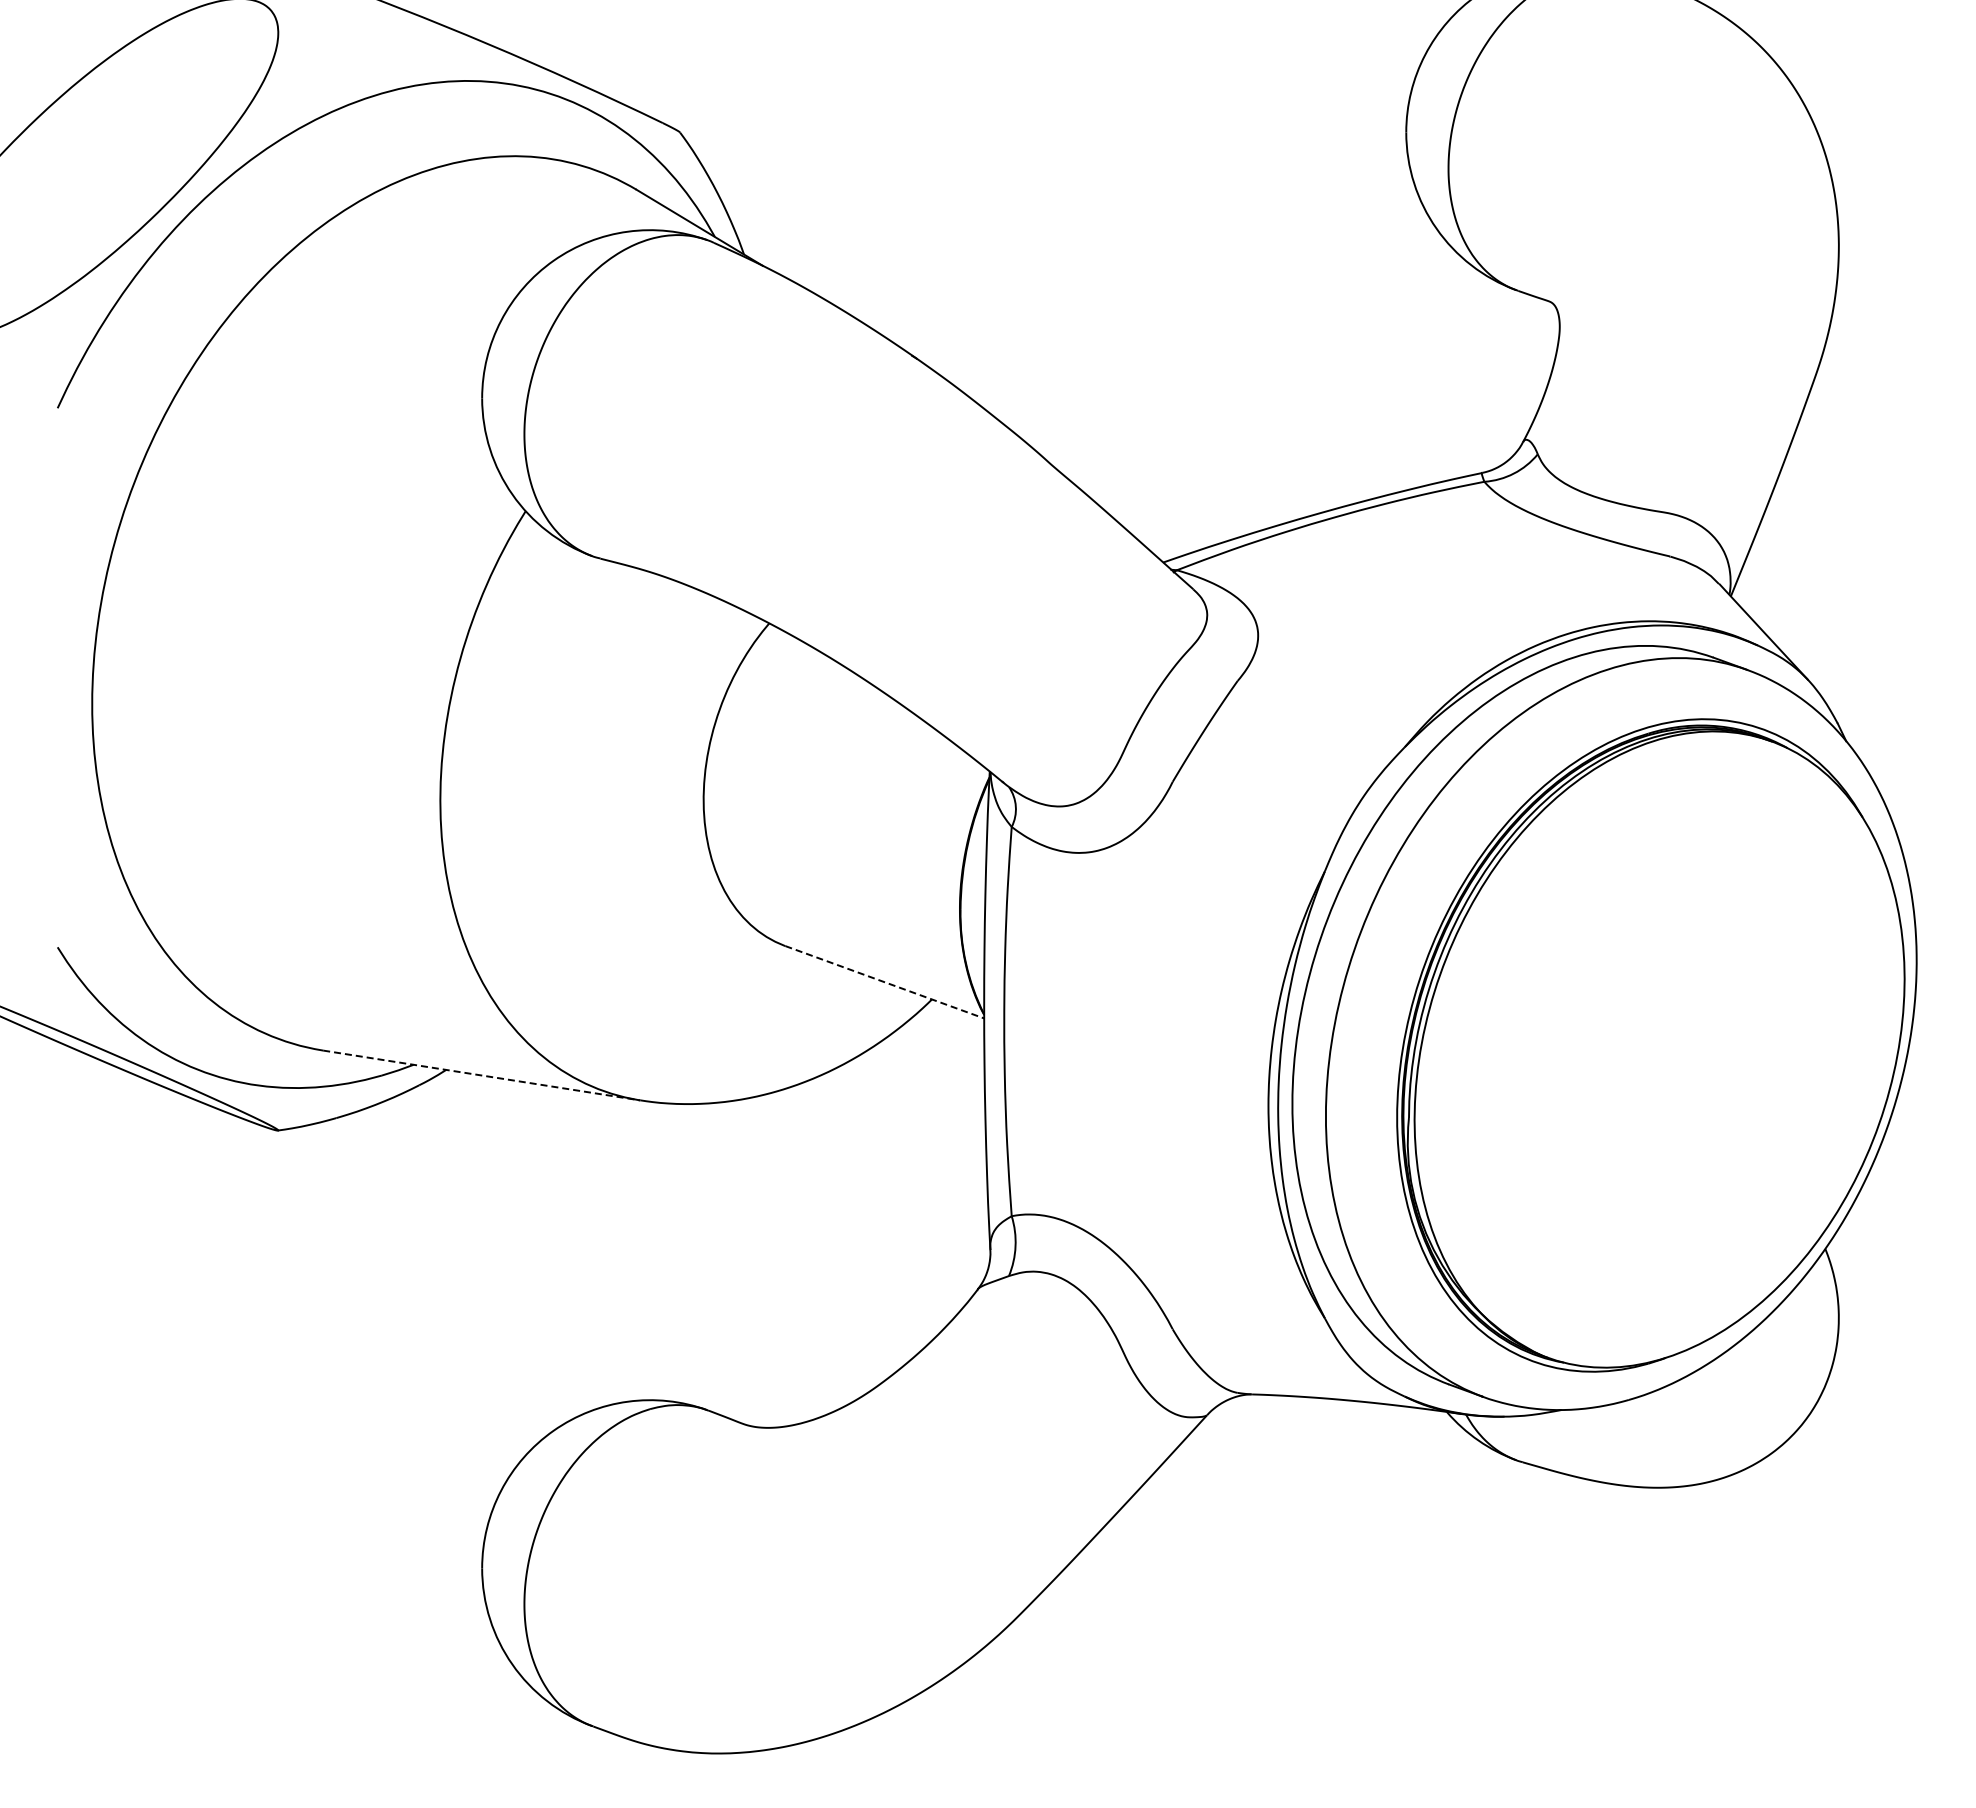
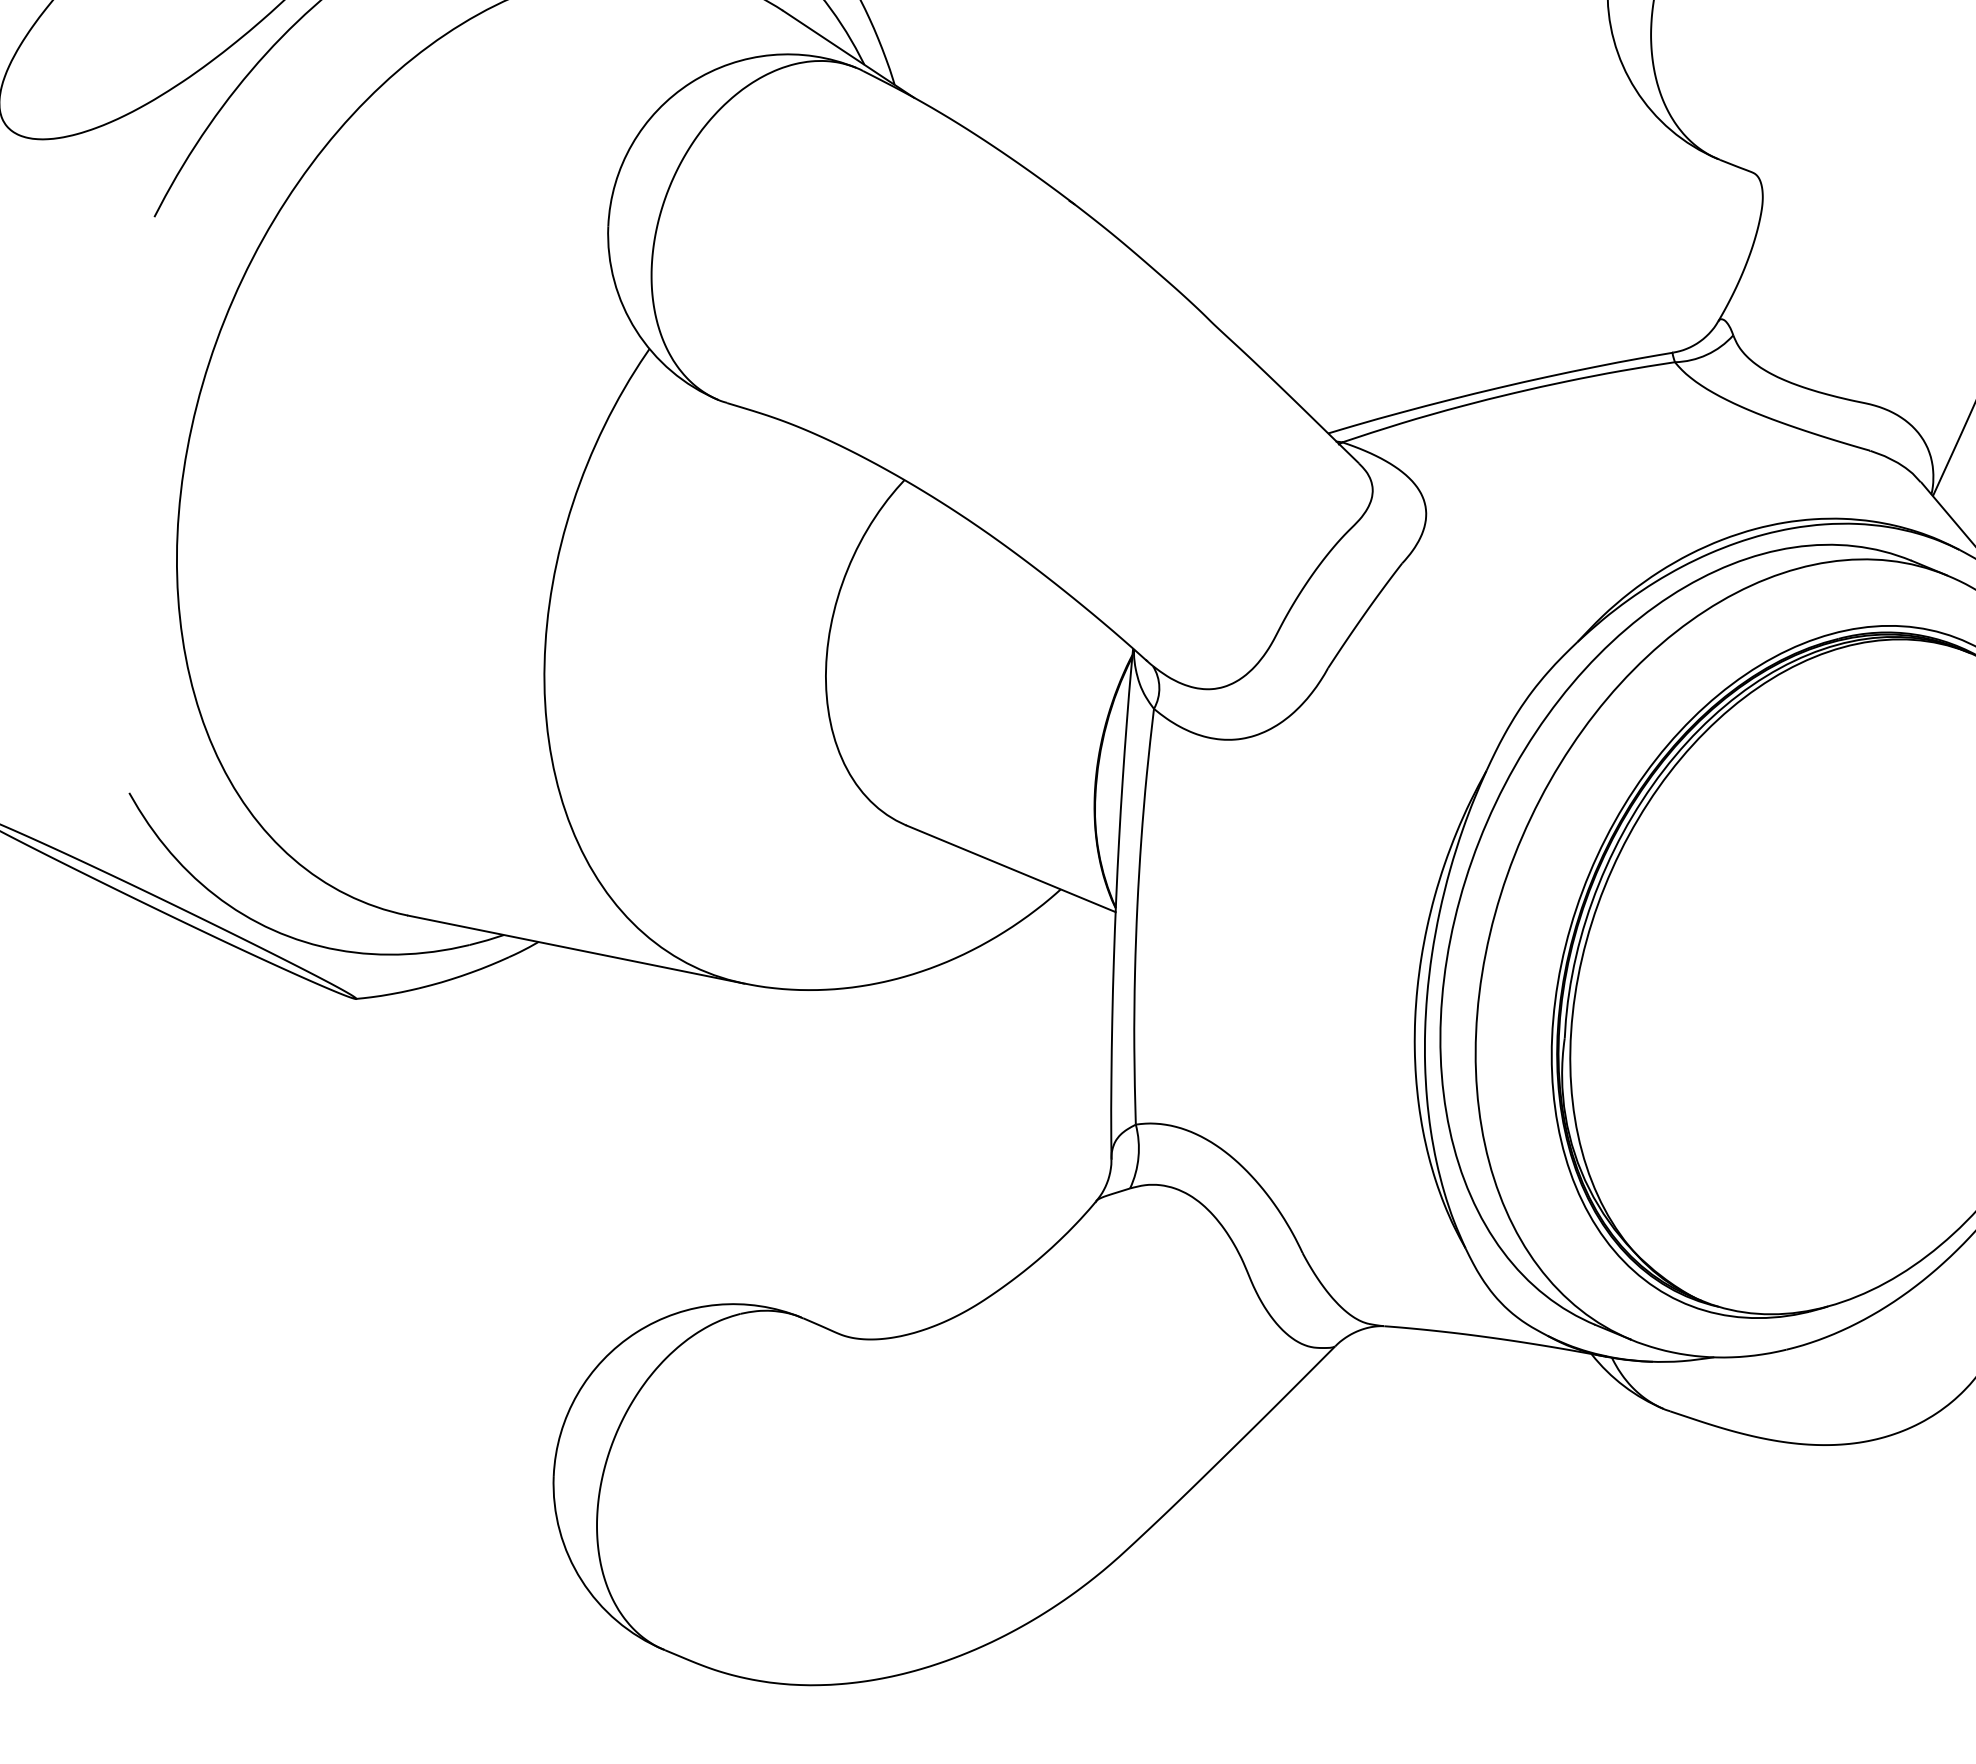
line: (884, 982) -> (1010, 869), dashed -> solid
line: (482, 1075) -> (577, 949), dashed -> solid

